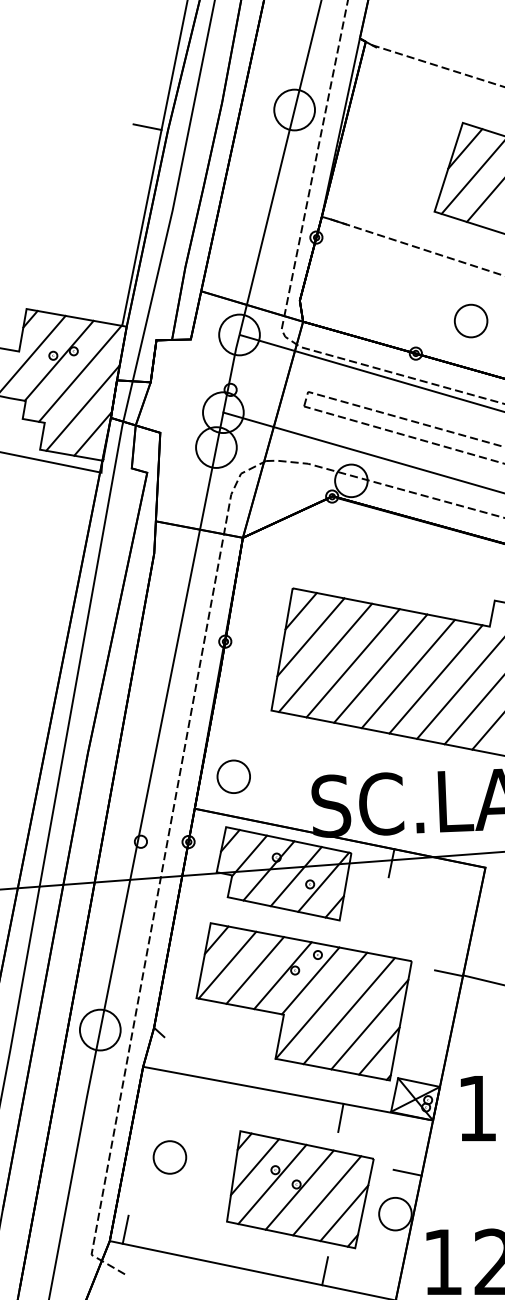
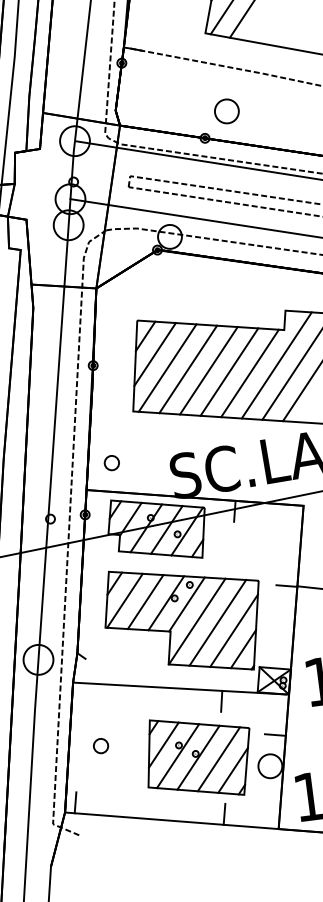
part: (471, 320) -> (227, 110), moved
part: (233, 776) -> (111, 462), size x0.6
part: (169, 1157) -> (100, 746), size x0.6

